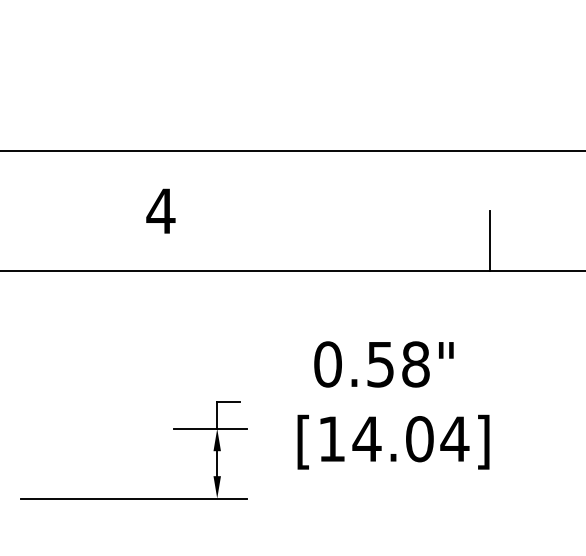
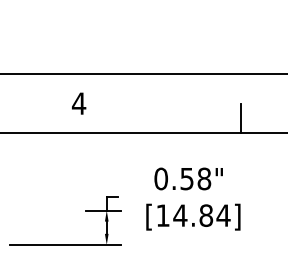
text: (420, 438) -> (206, 215), [14.04] -> [14.84]

